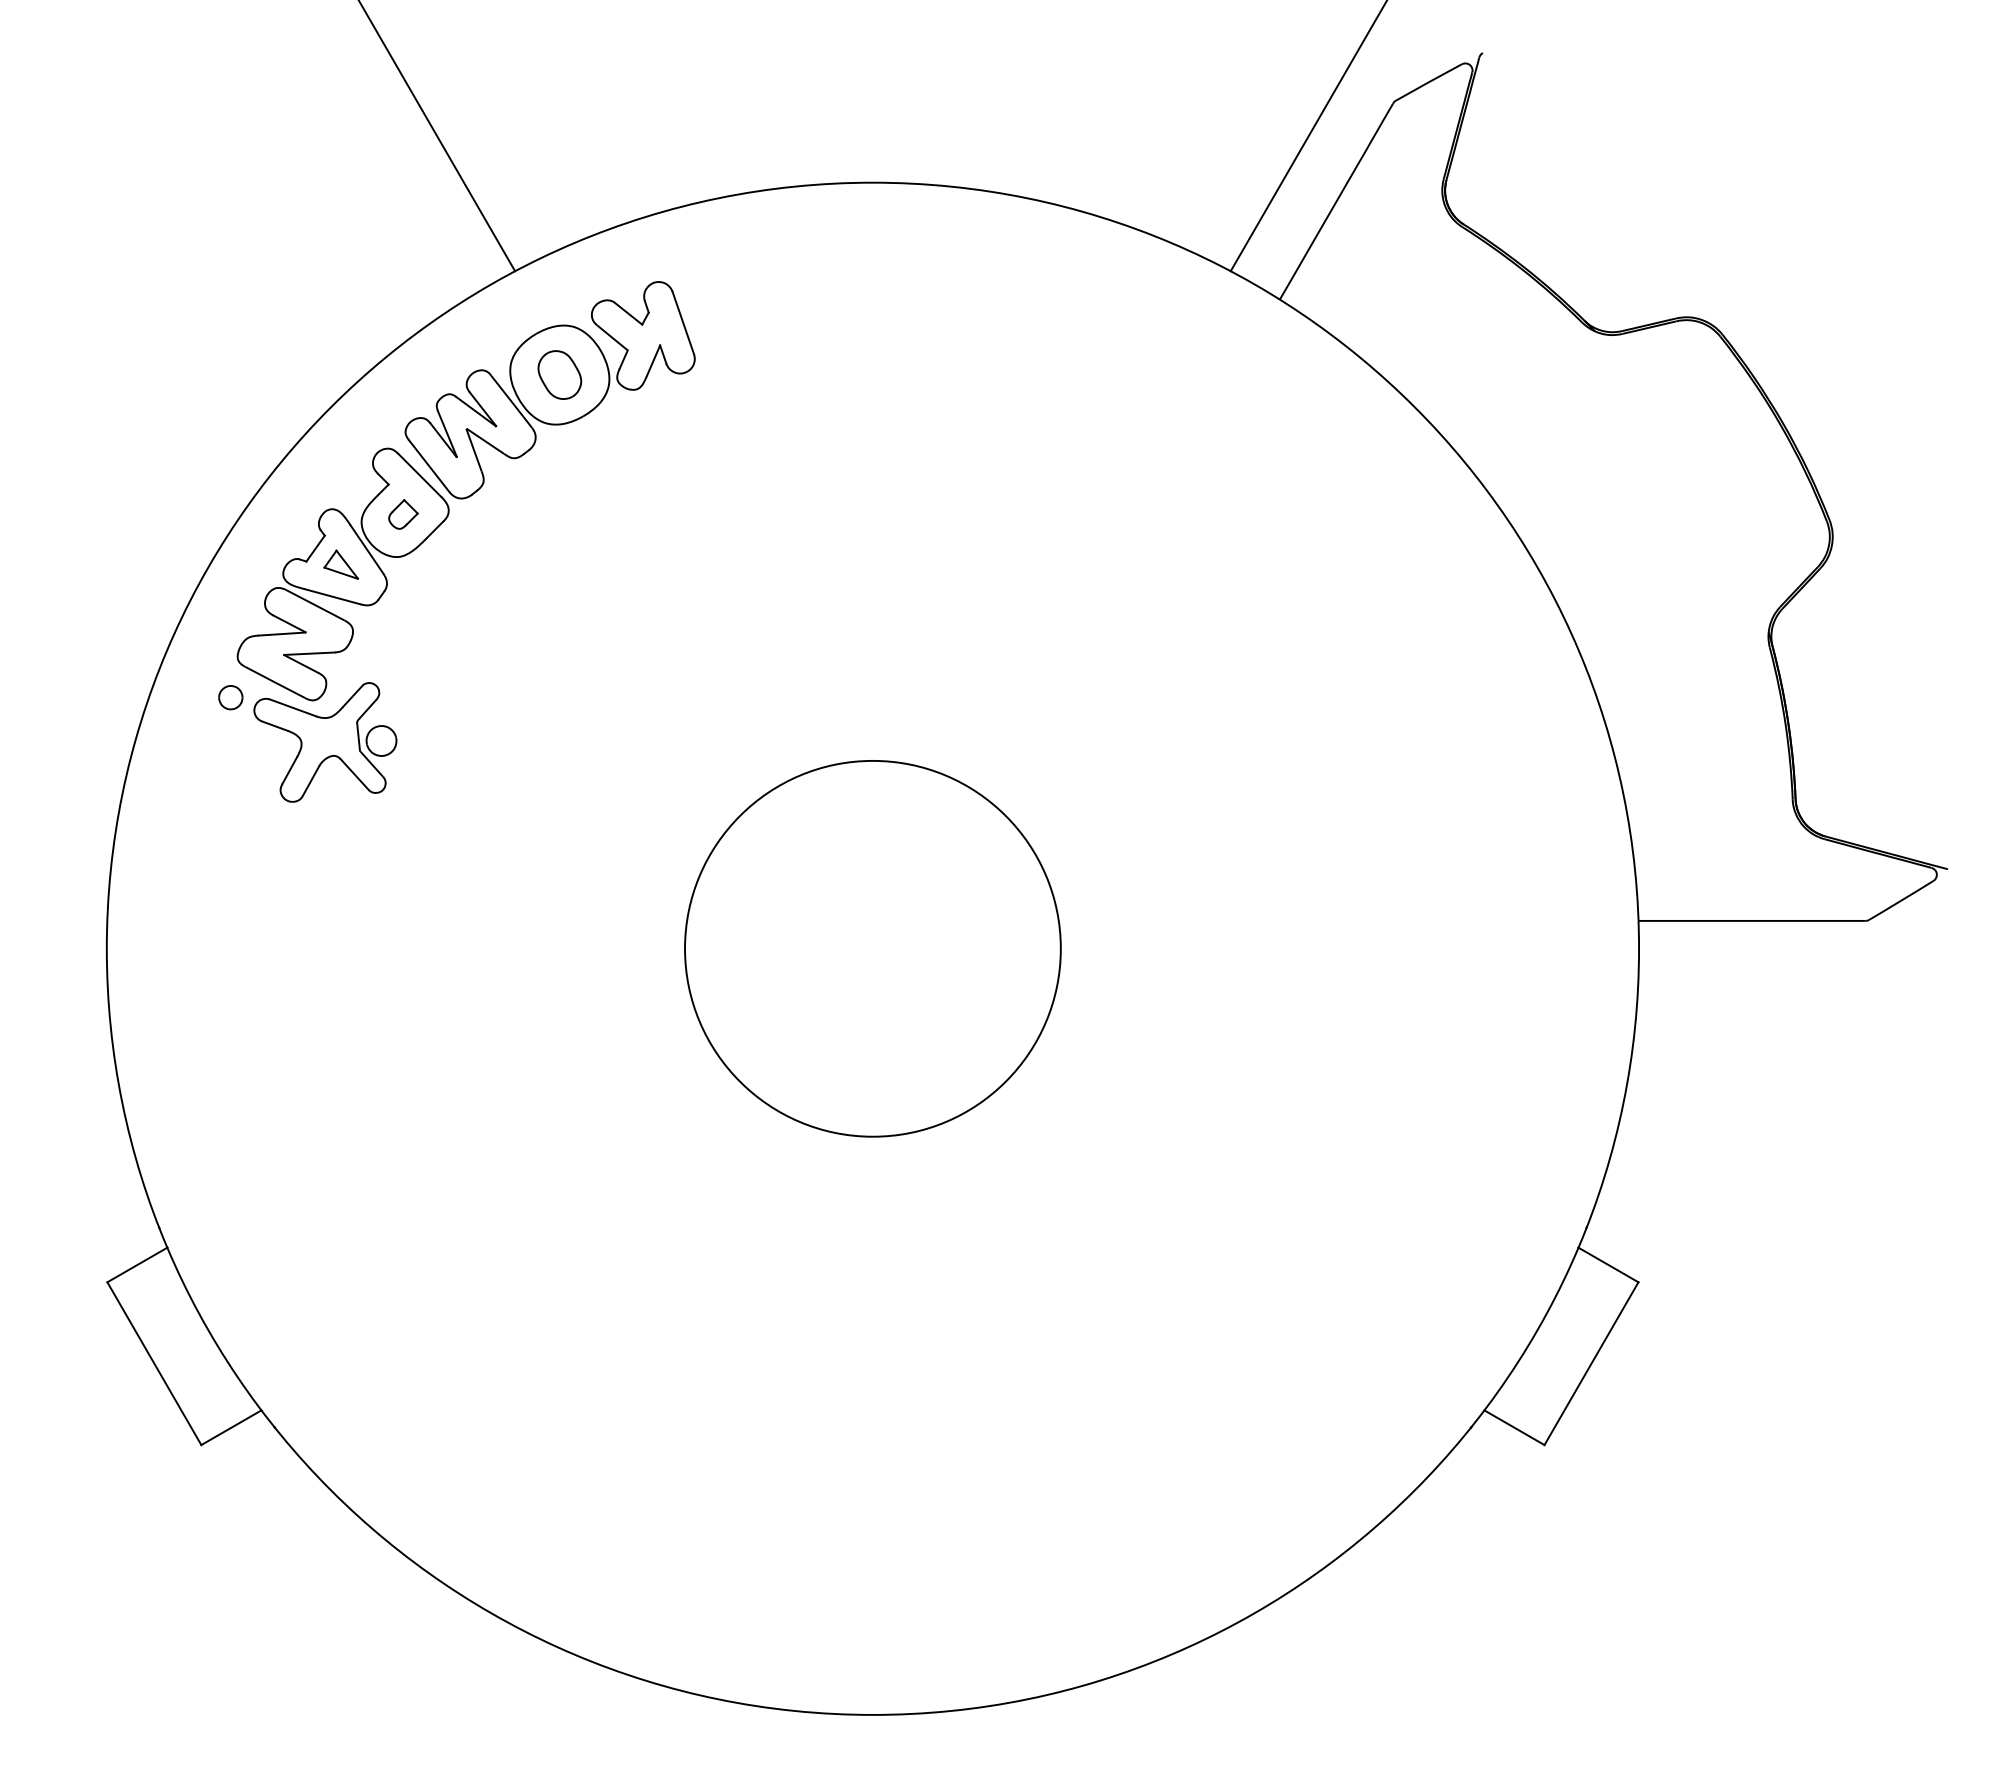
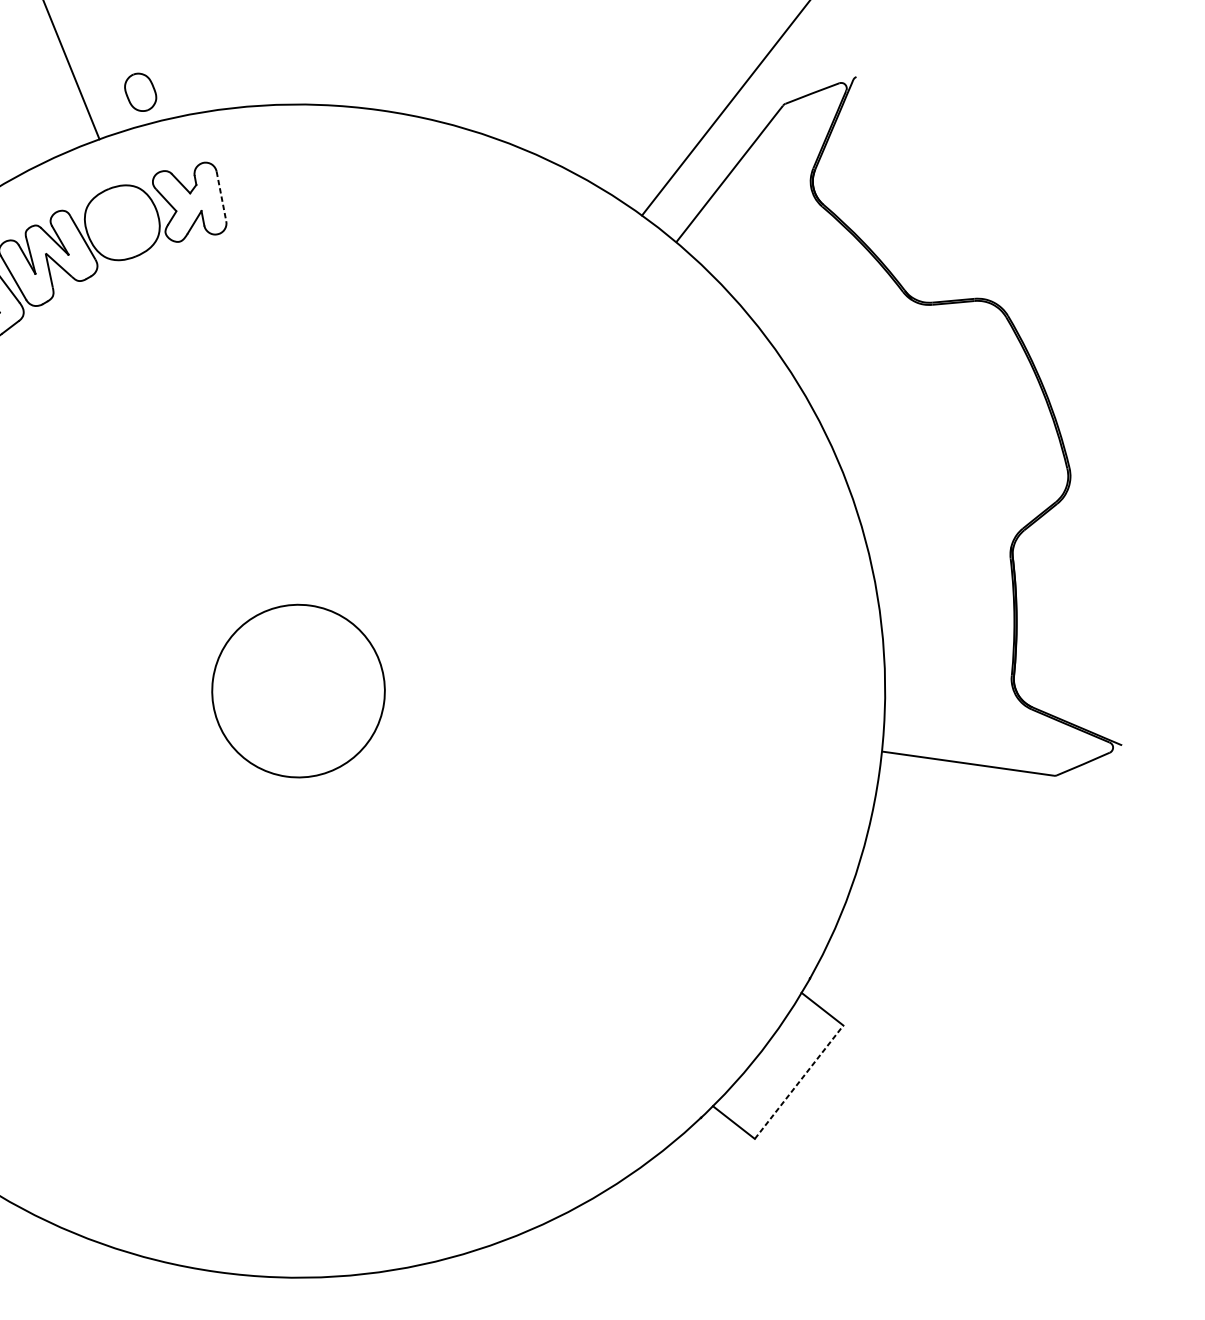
line: (683, 322) -> (221, 196), solid -> dashed
part: (559, 374) -> (140, 91), moved
circle: (872, 948) -> (298, 690), size x0.6
line: (1591, 1363) -> (799, 1082), solid -> dashed

